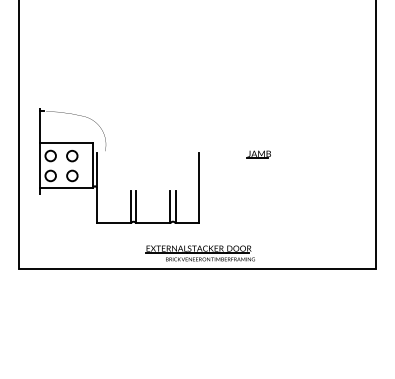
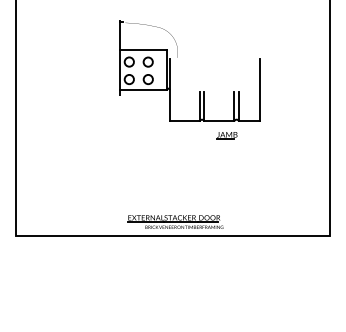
part: (105, 150) -> (177, 57), moved

